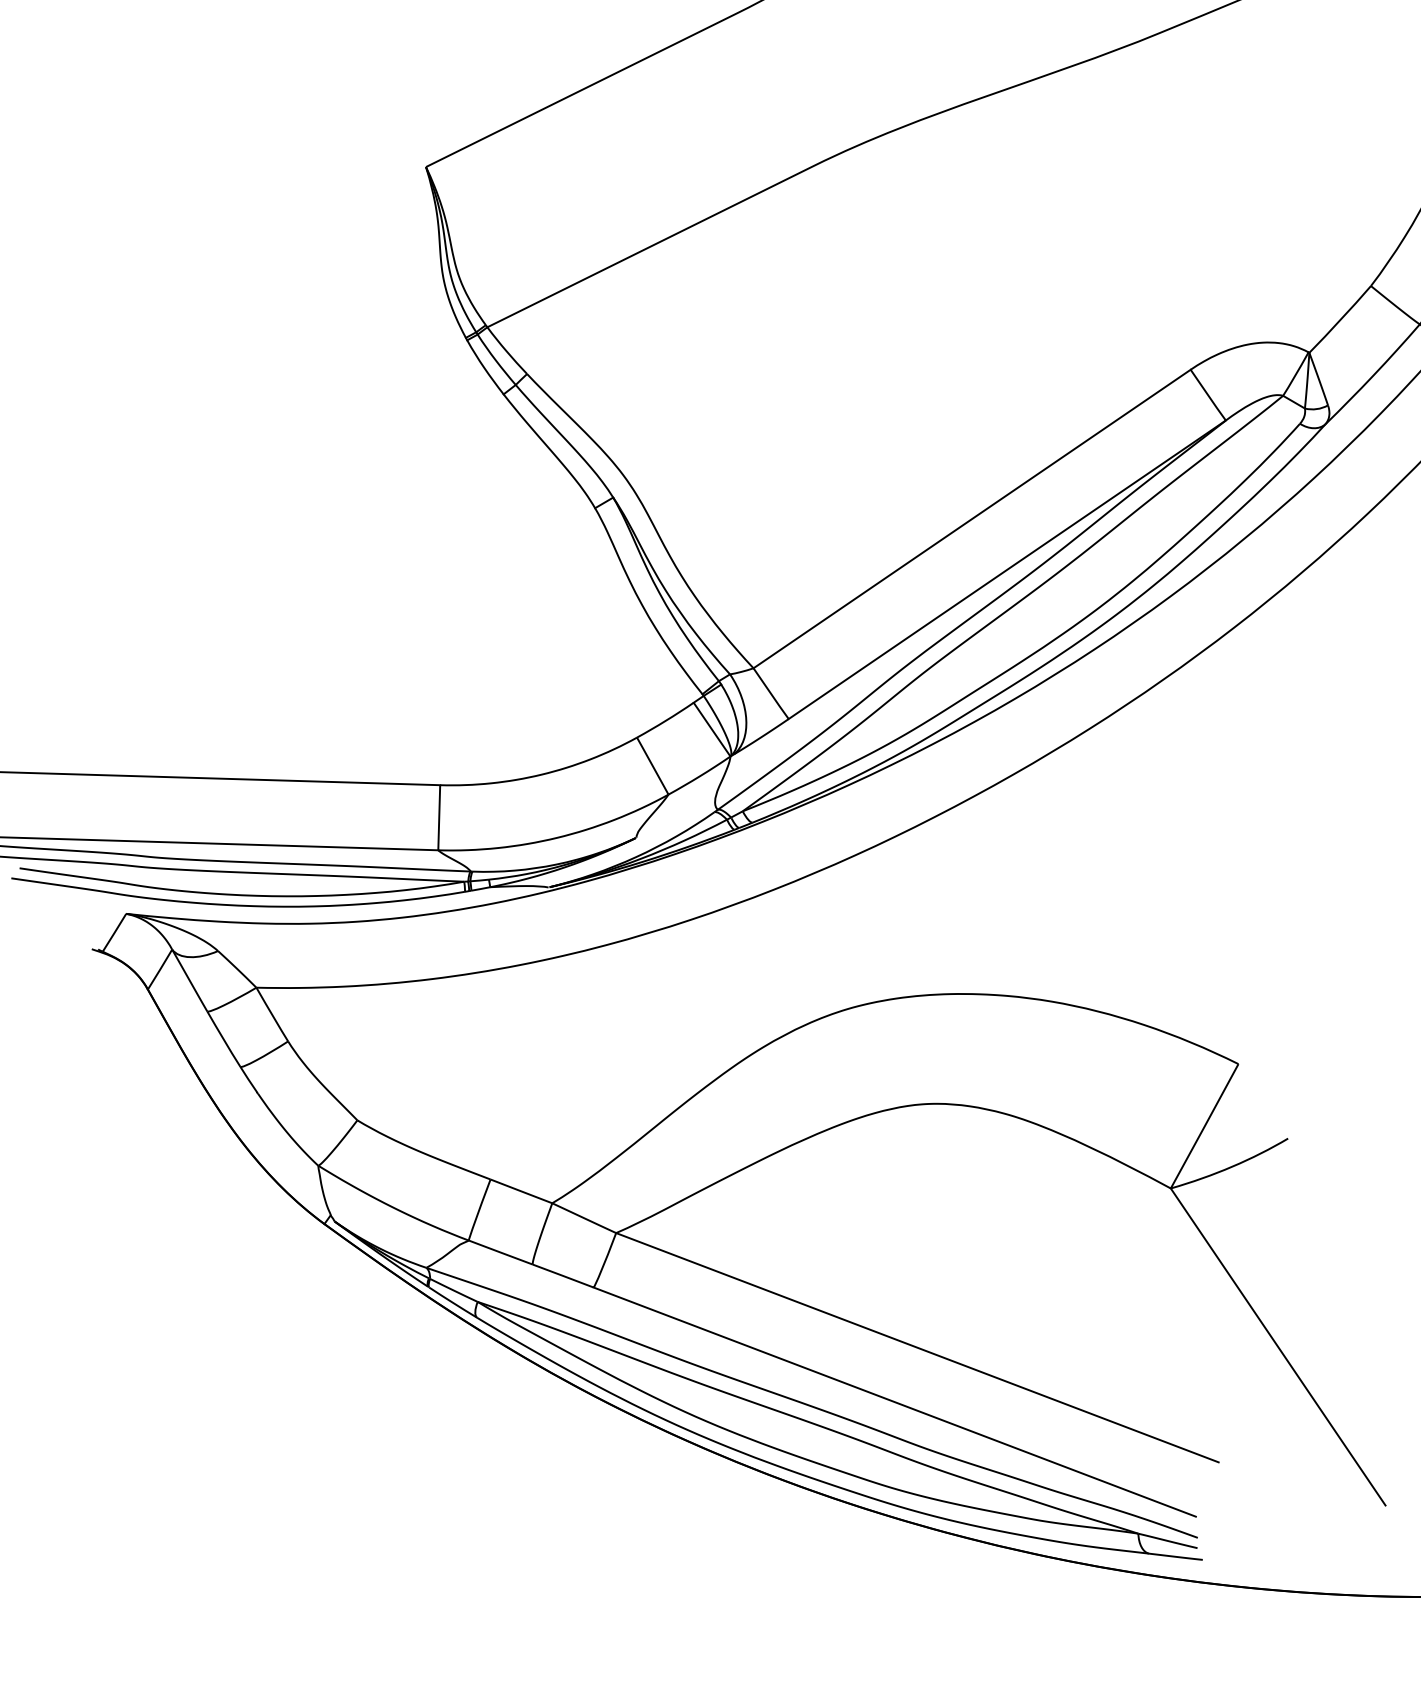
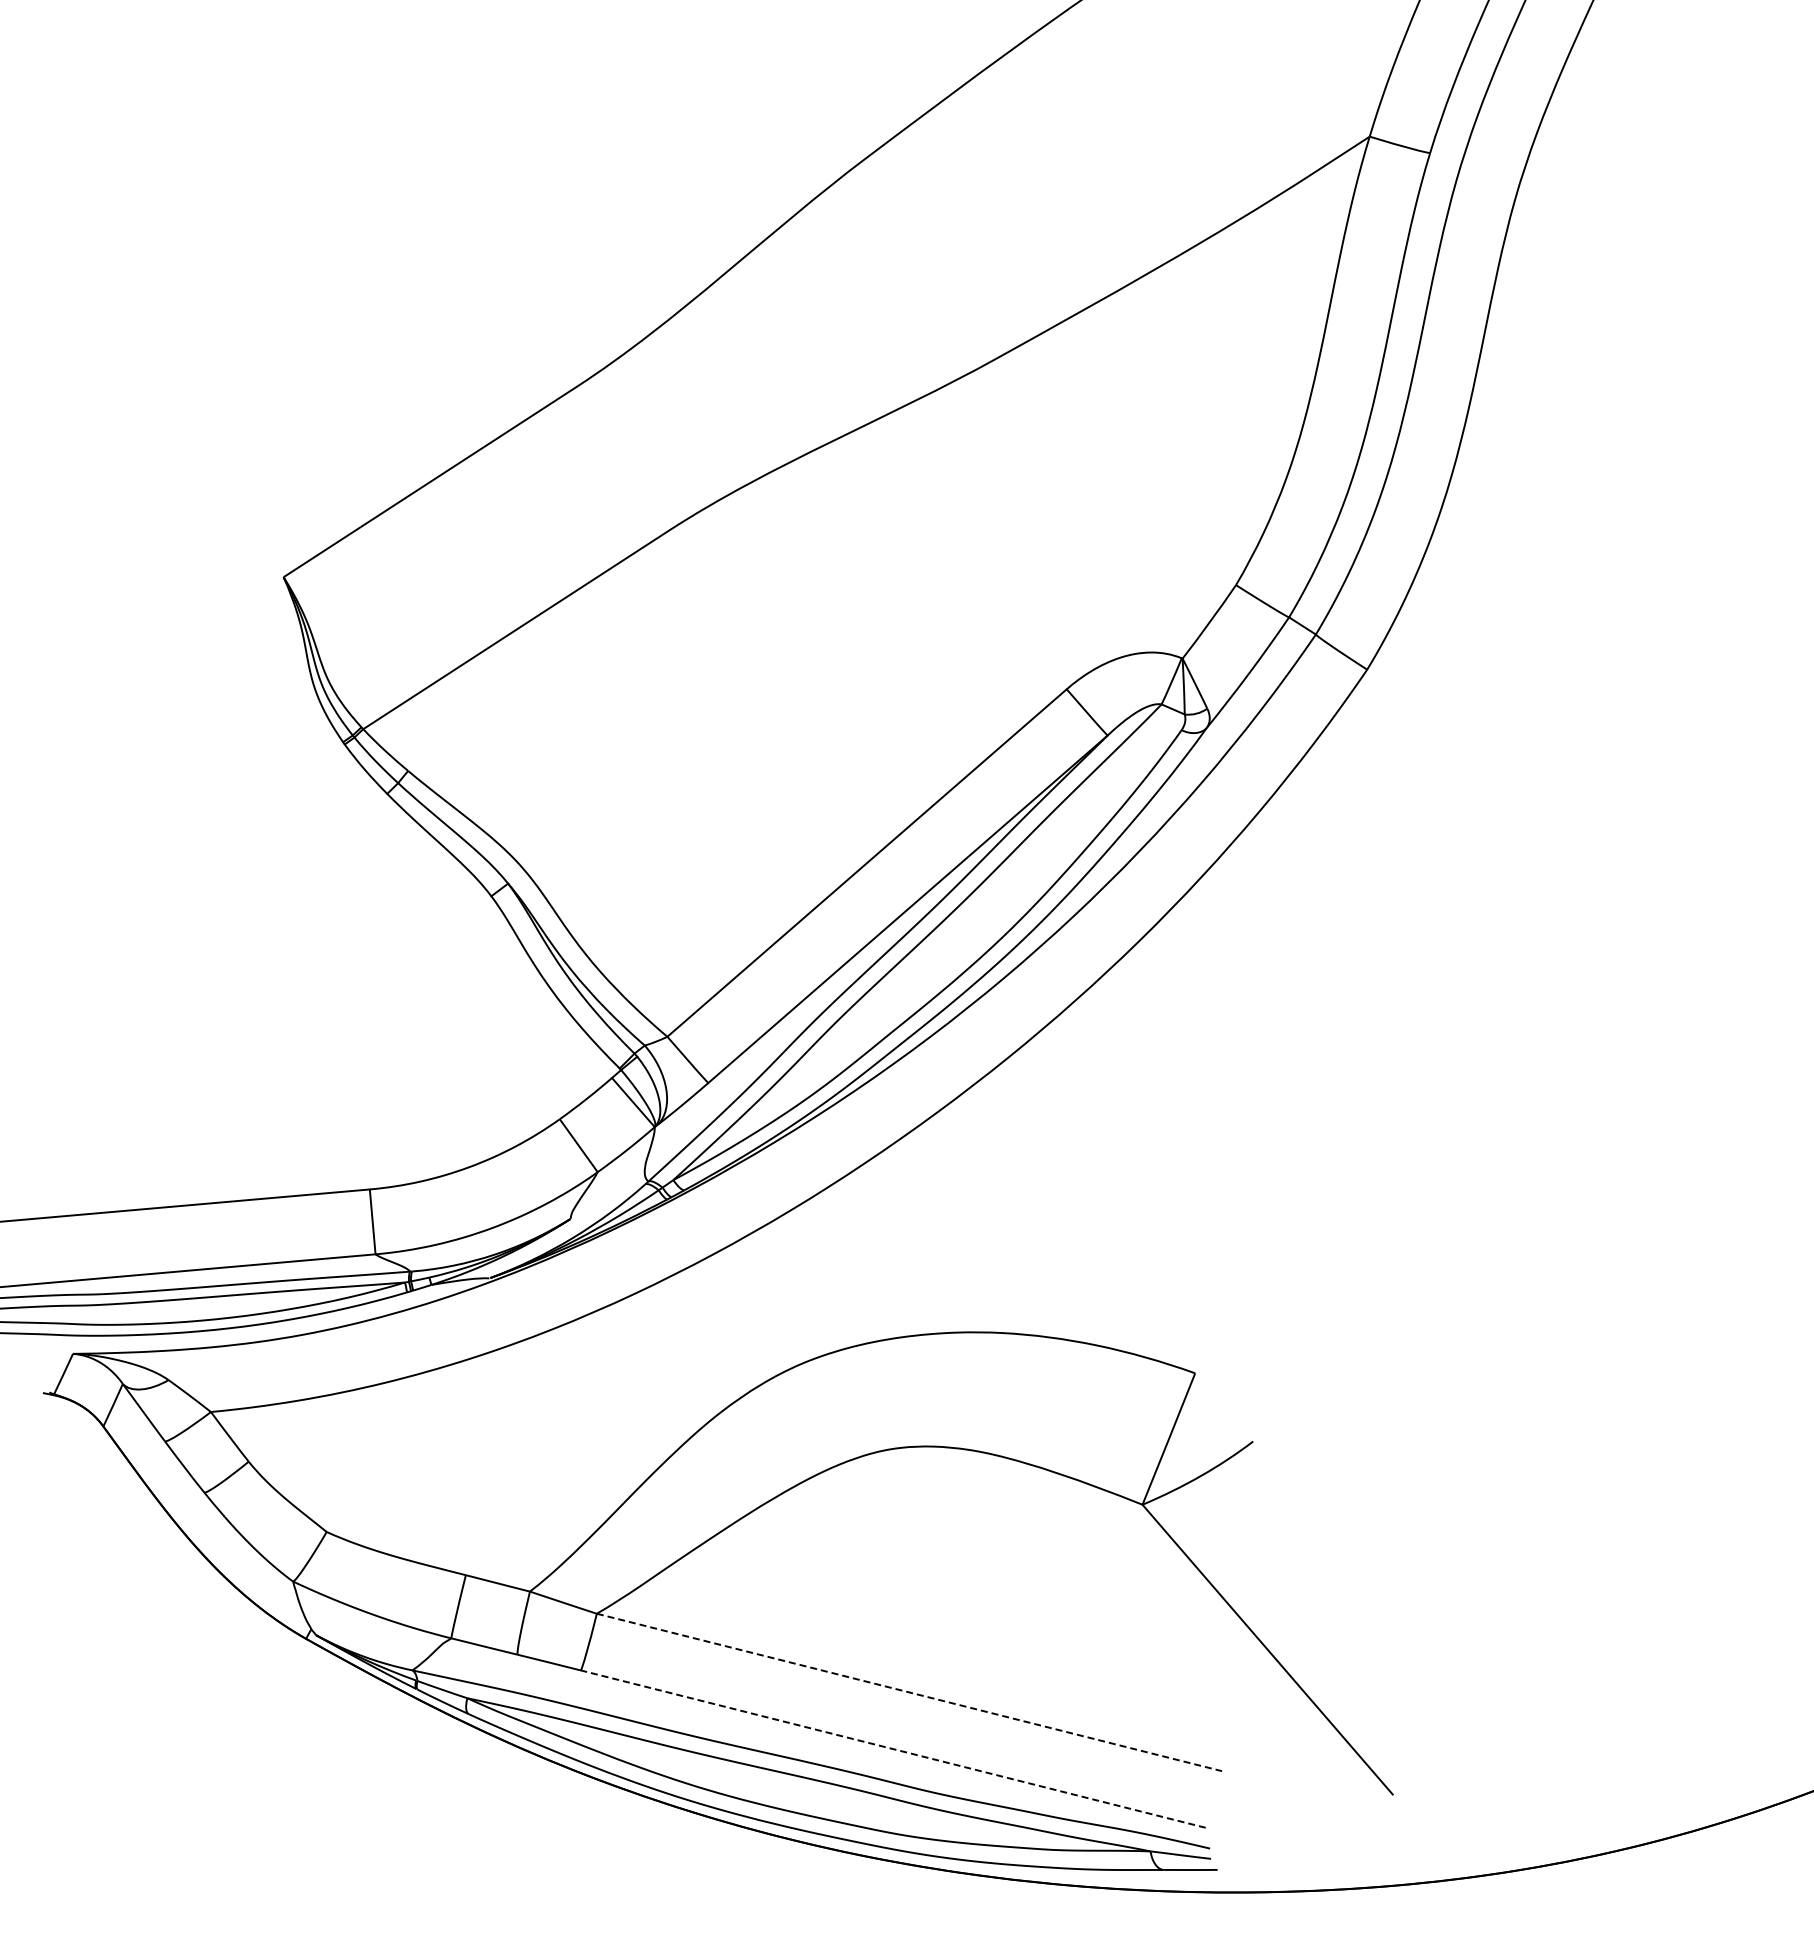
line: (917, 1347) -> (909, 1692), solid -> dashed
line: (893, 1402) -> (892, 1749), solid -> dashed

